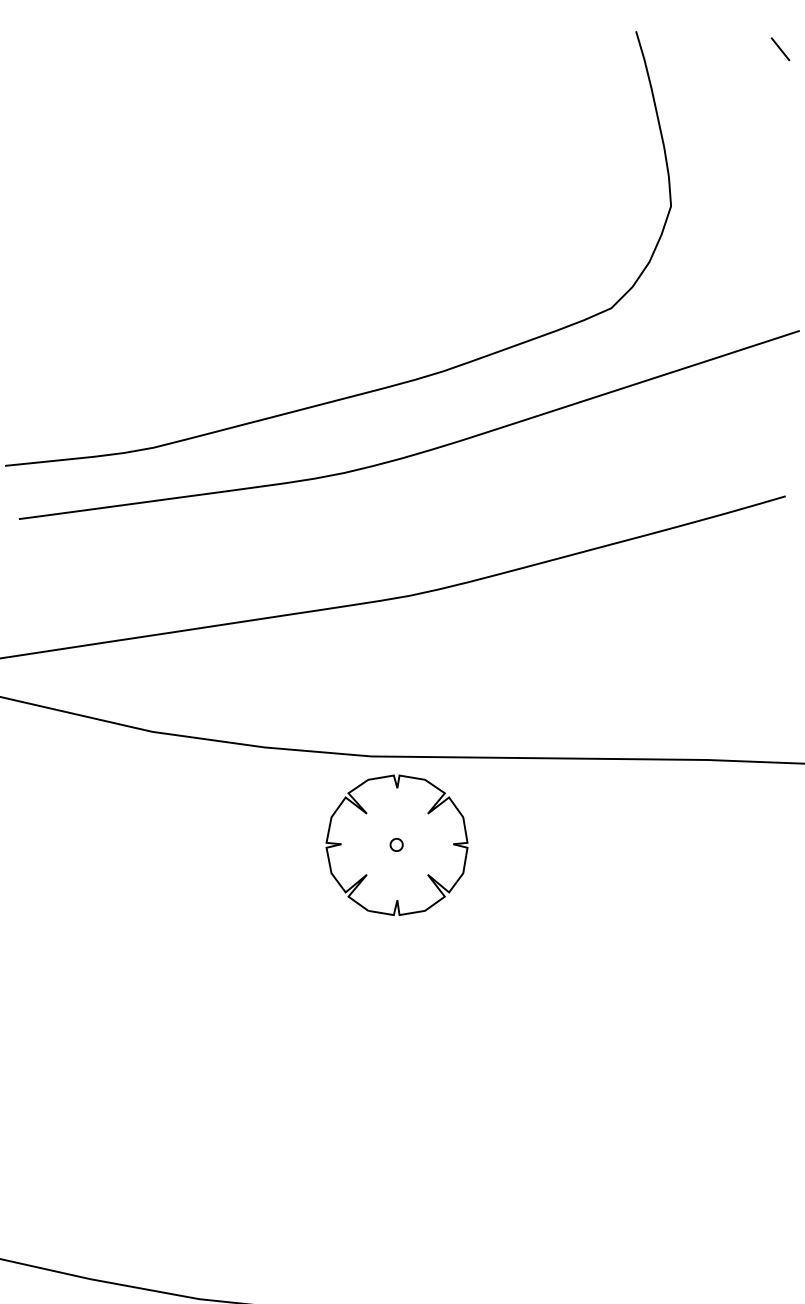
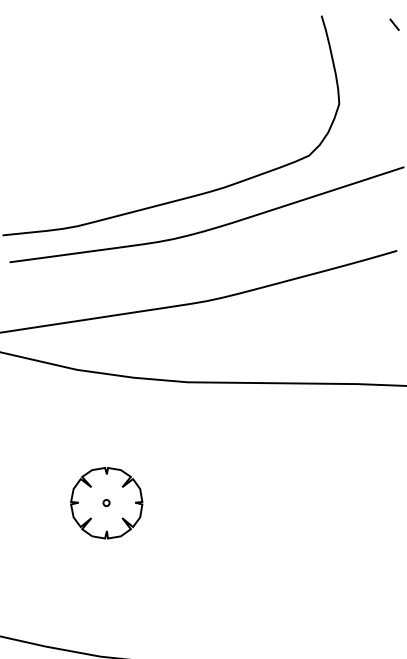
part: (396, 845) -> (106, 503), moved

